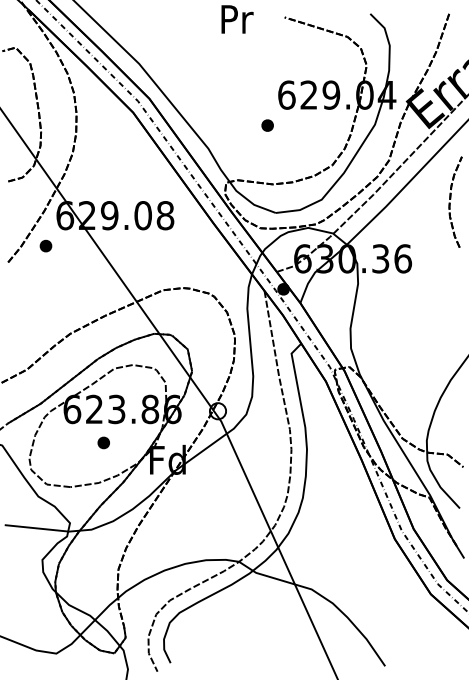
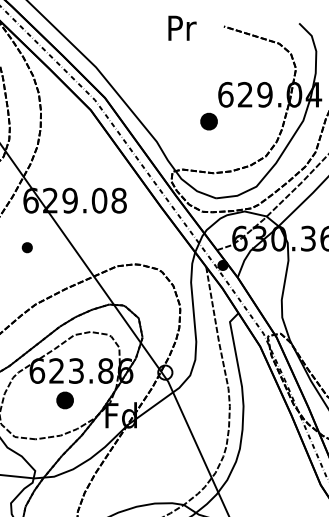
part: (267, 125) -> (208, 121), size x1.6
part: (45, 245) -> (26, 247), moved
part: (103, 442) -> (64, 400), size x1.6

